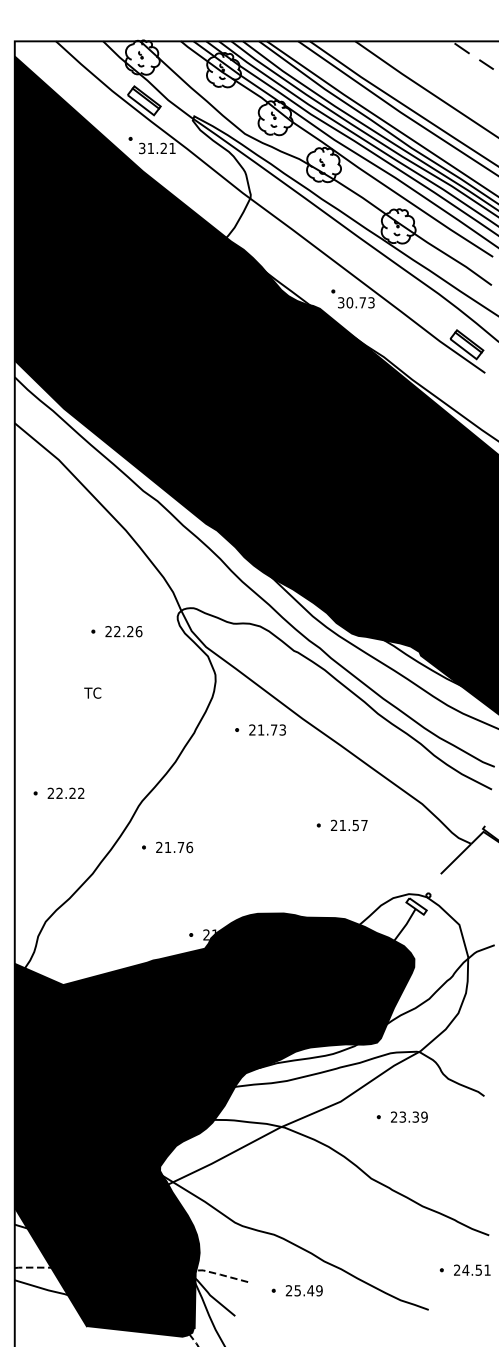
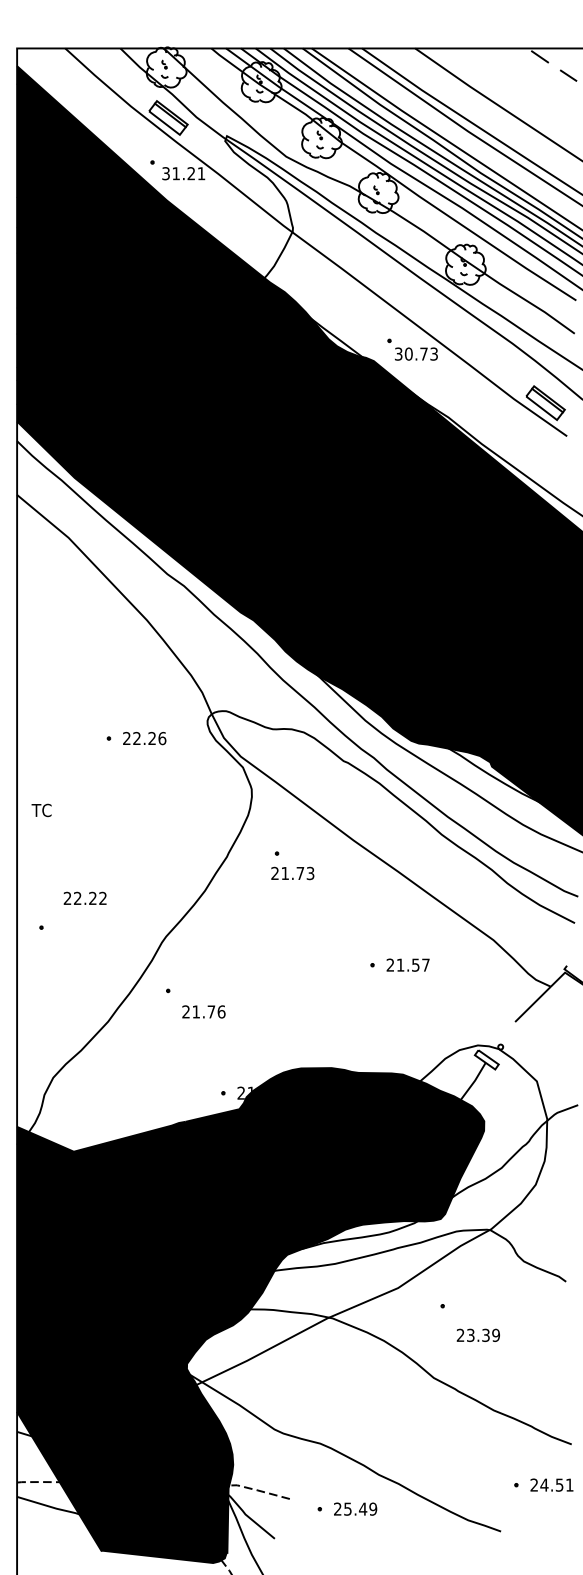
text: (92, 692) -> (41, 809), moved
text: (267, 729) -> (292, 872), moved
text: (65, 792) -> (84, 897), moved
text: (174, 847) -> (203, 1011), moved
text: (409, 1116) -> (478, 1334), moved

